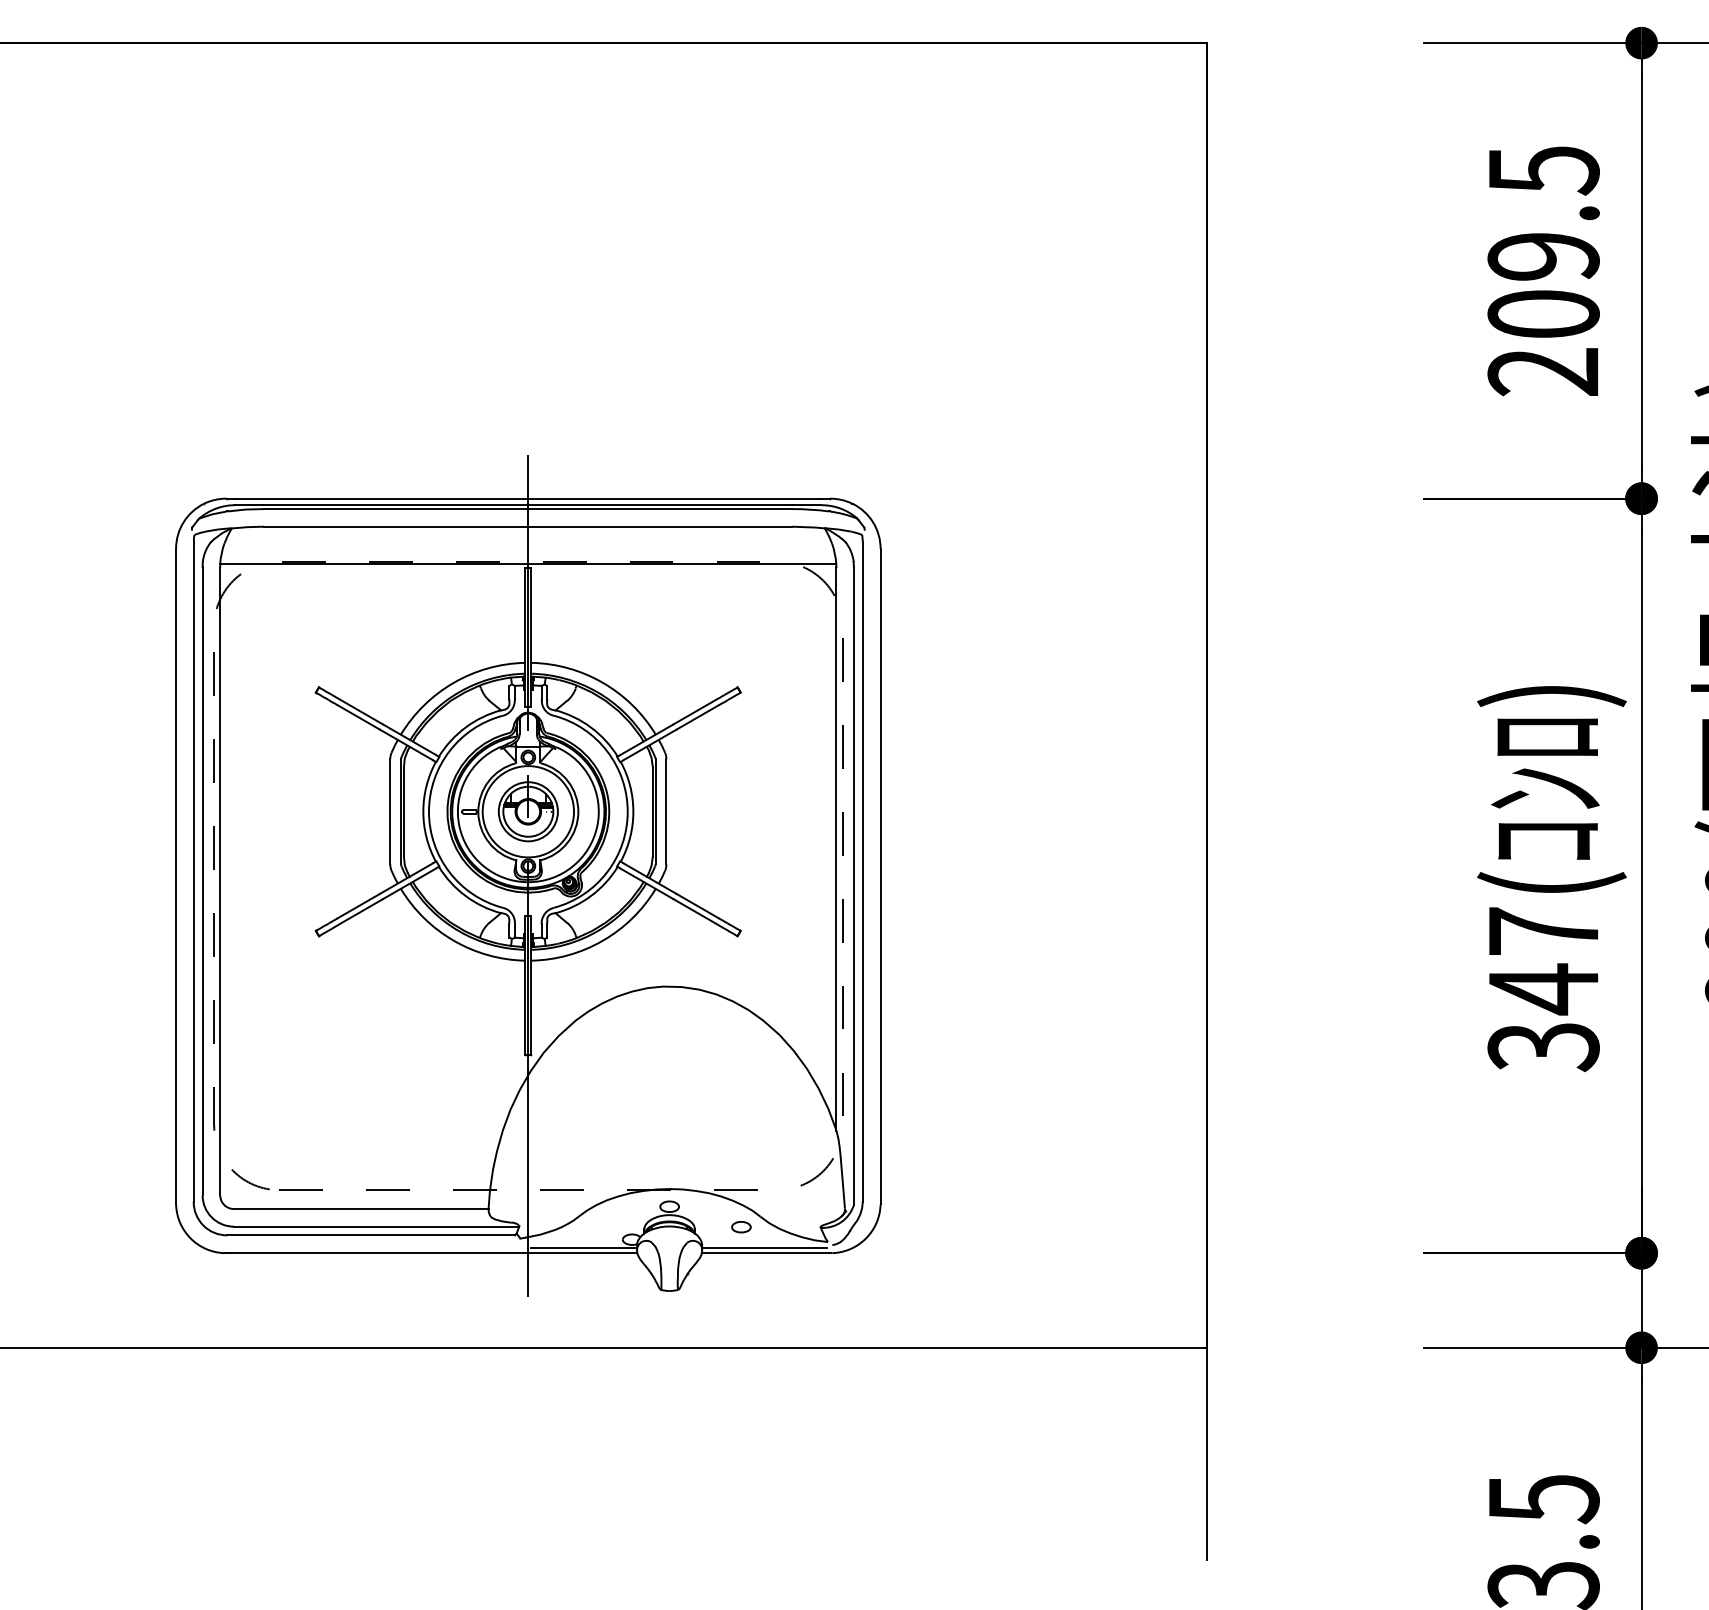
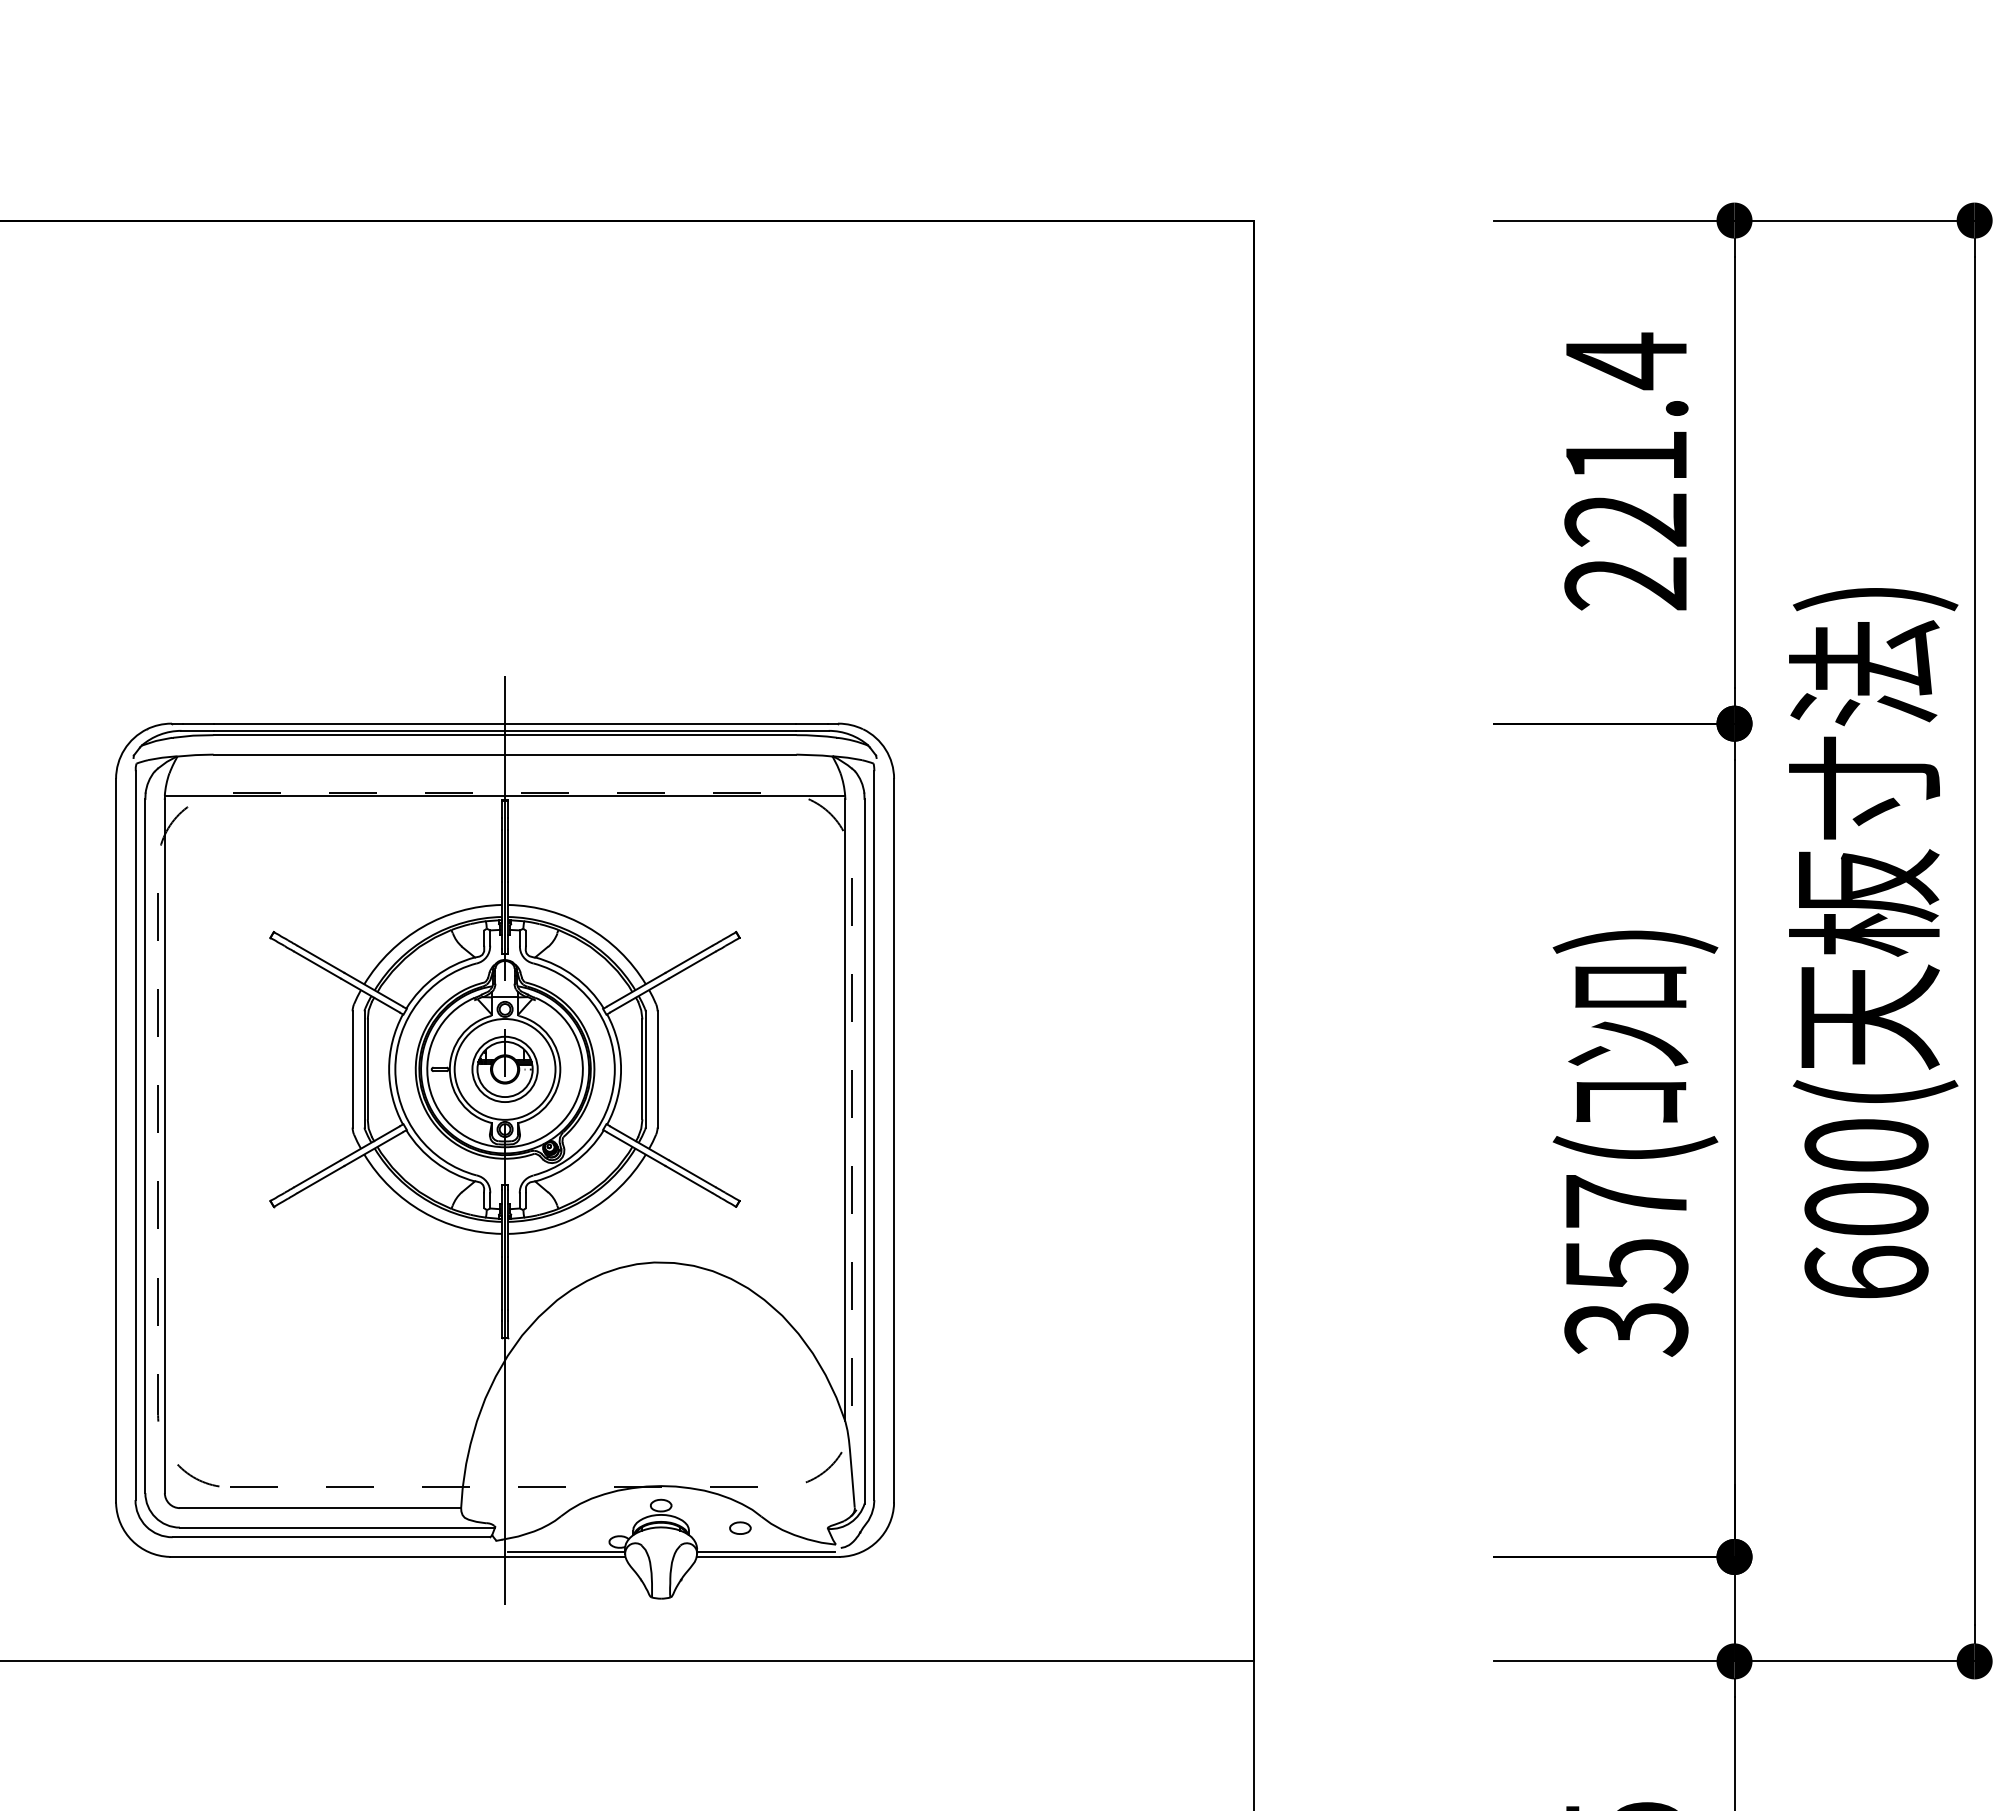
text: (1543, 241) -> (1626, 439), 209.5 -> 221.4
text: (1544, 989) -> (1627, 1265), 347( -> 357(

